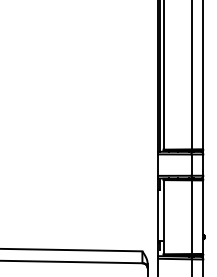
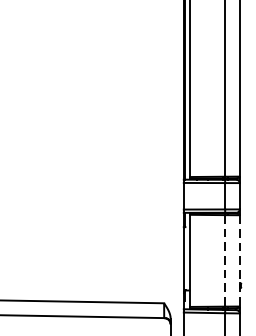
line: (191, 217) -> (225, 261), solid -> dashed
line: (203, 217) -> (240, 261), solid -> dashed

